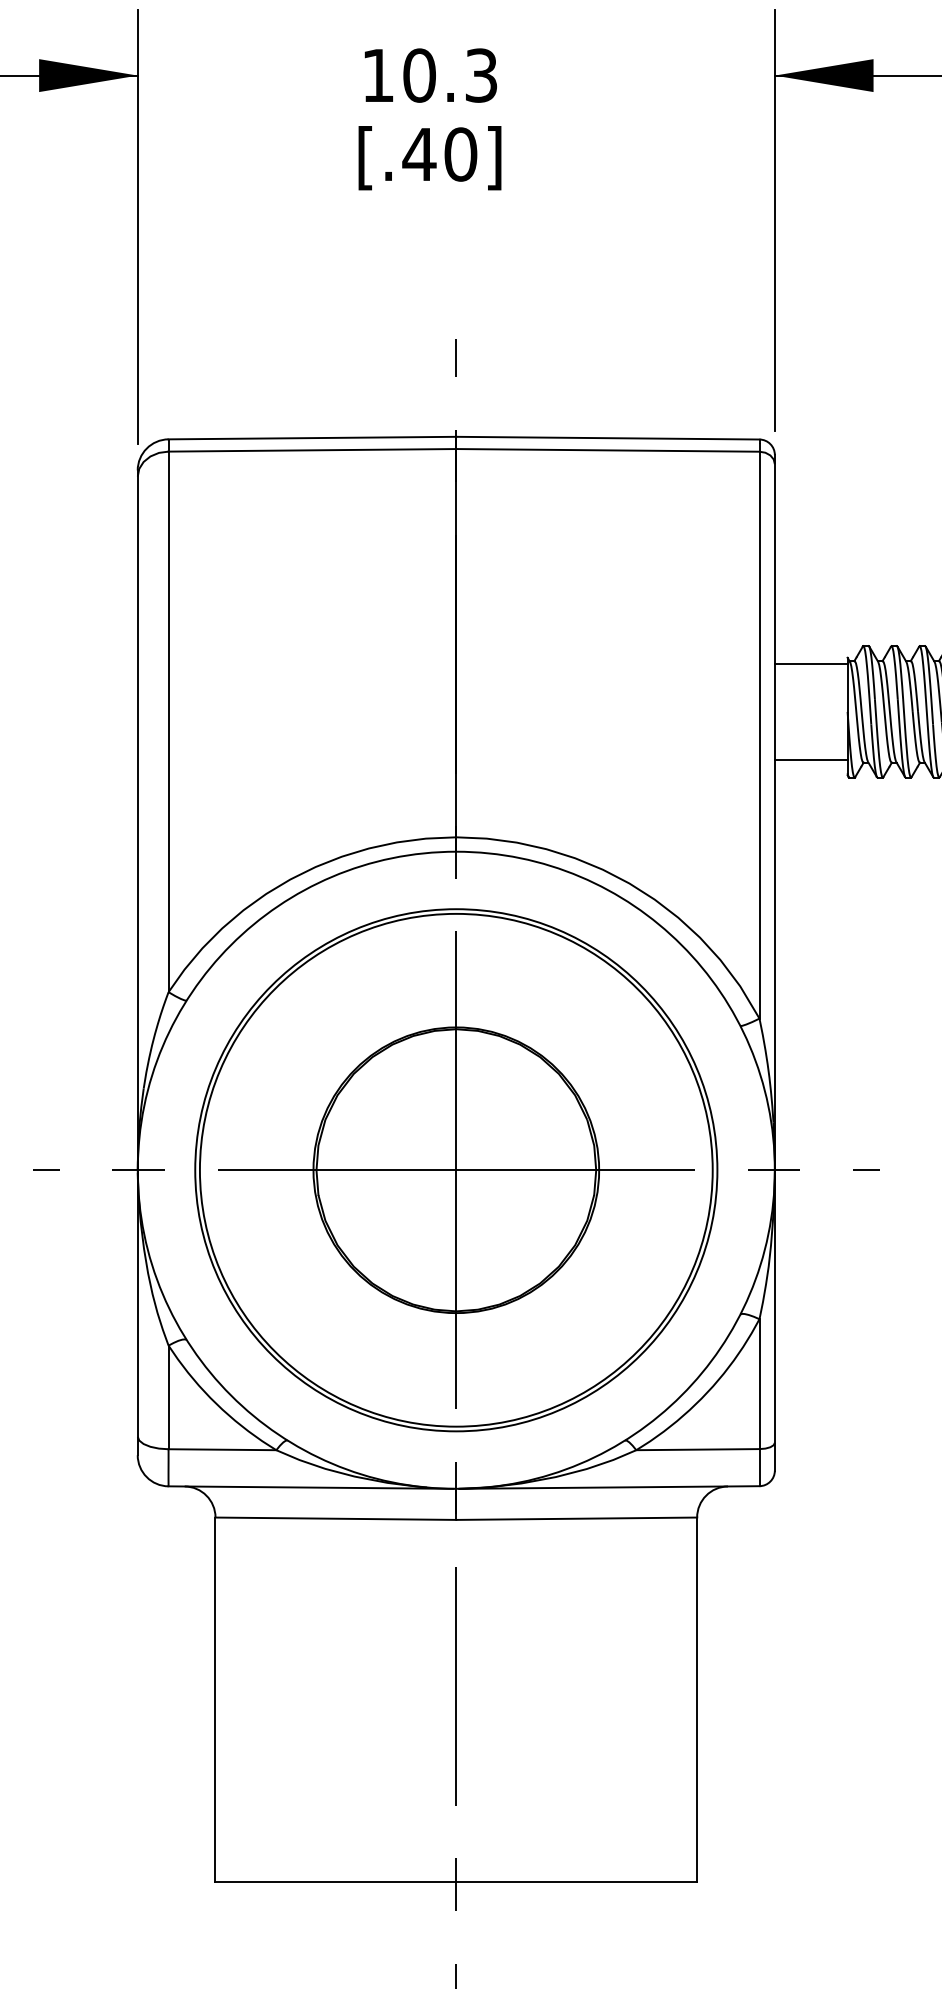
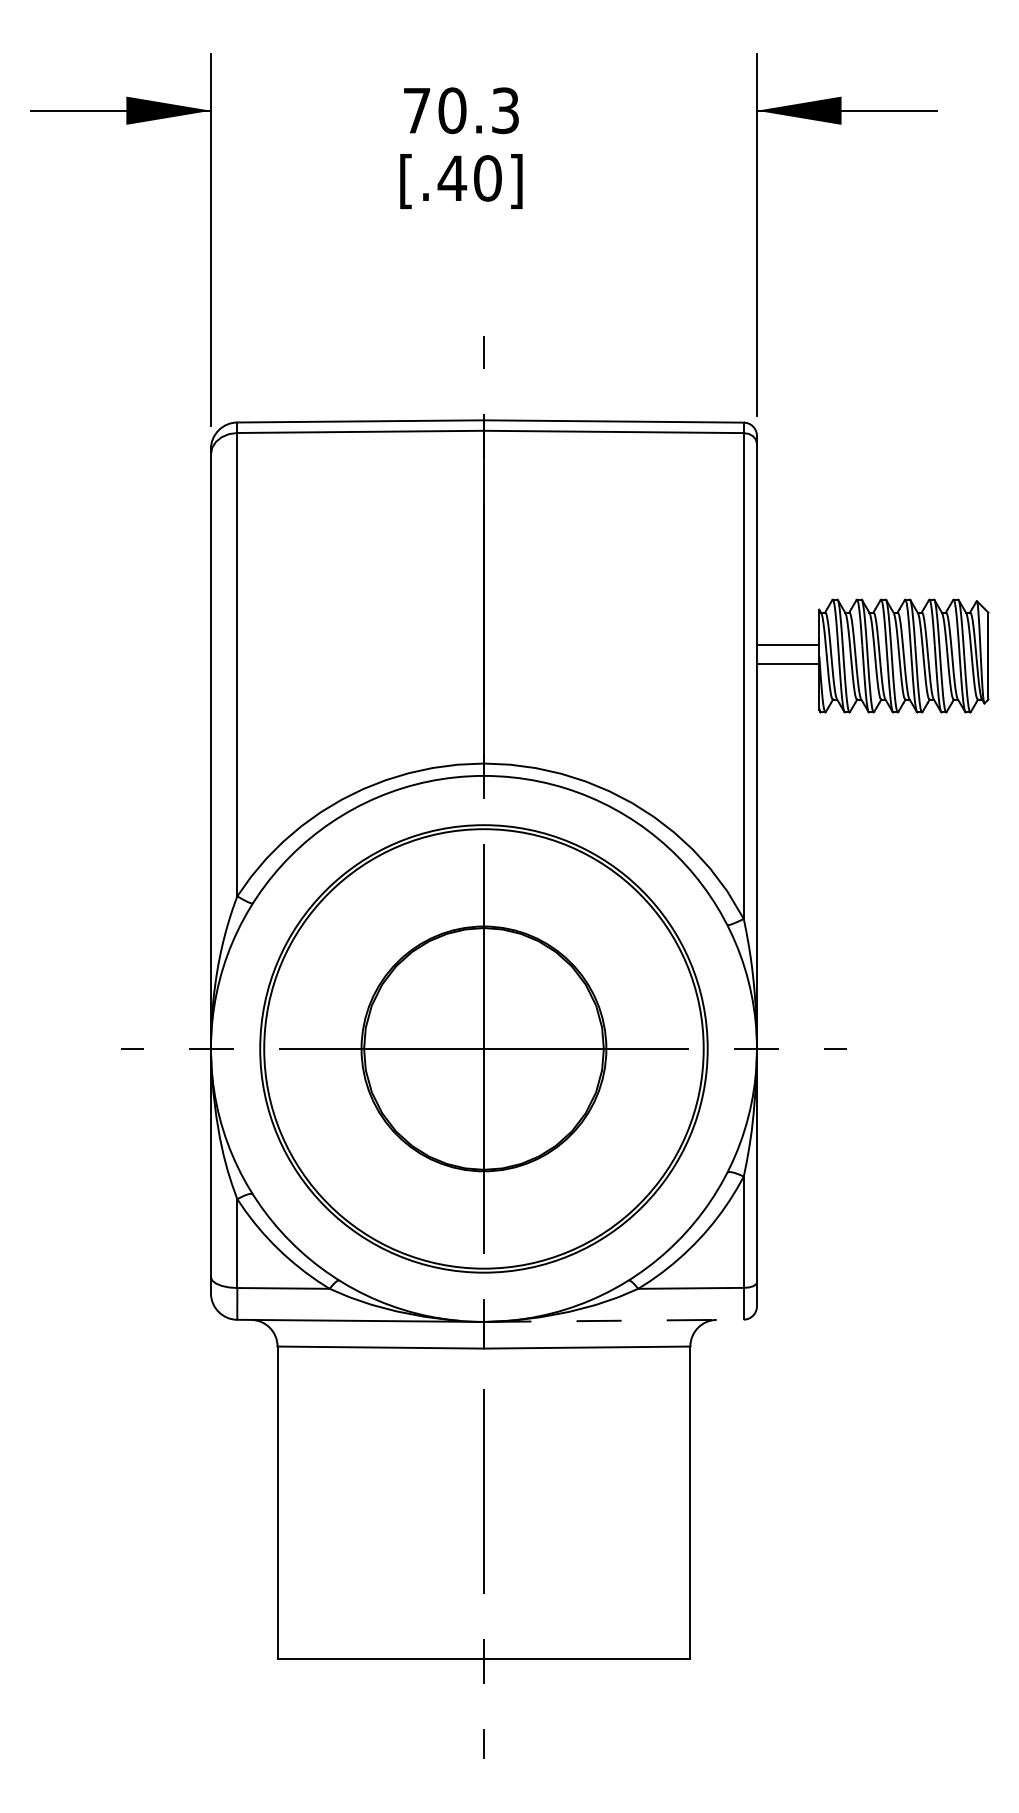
text: (378, 75) -> (417, 110), 10.3 -> 70.3
line: (810, 663) -> (787, 663), moved
line: (810, 760) -> (787, 645), moved
line: (609, 1487) -> (615, 1320), solid -> dashed

